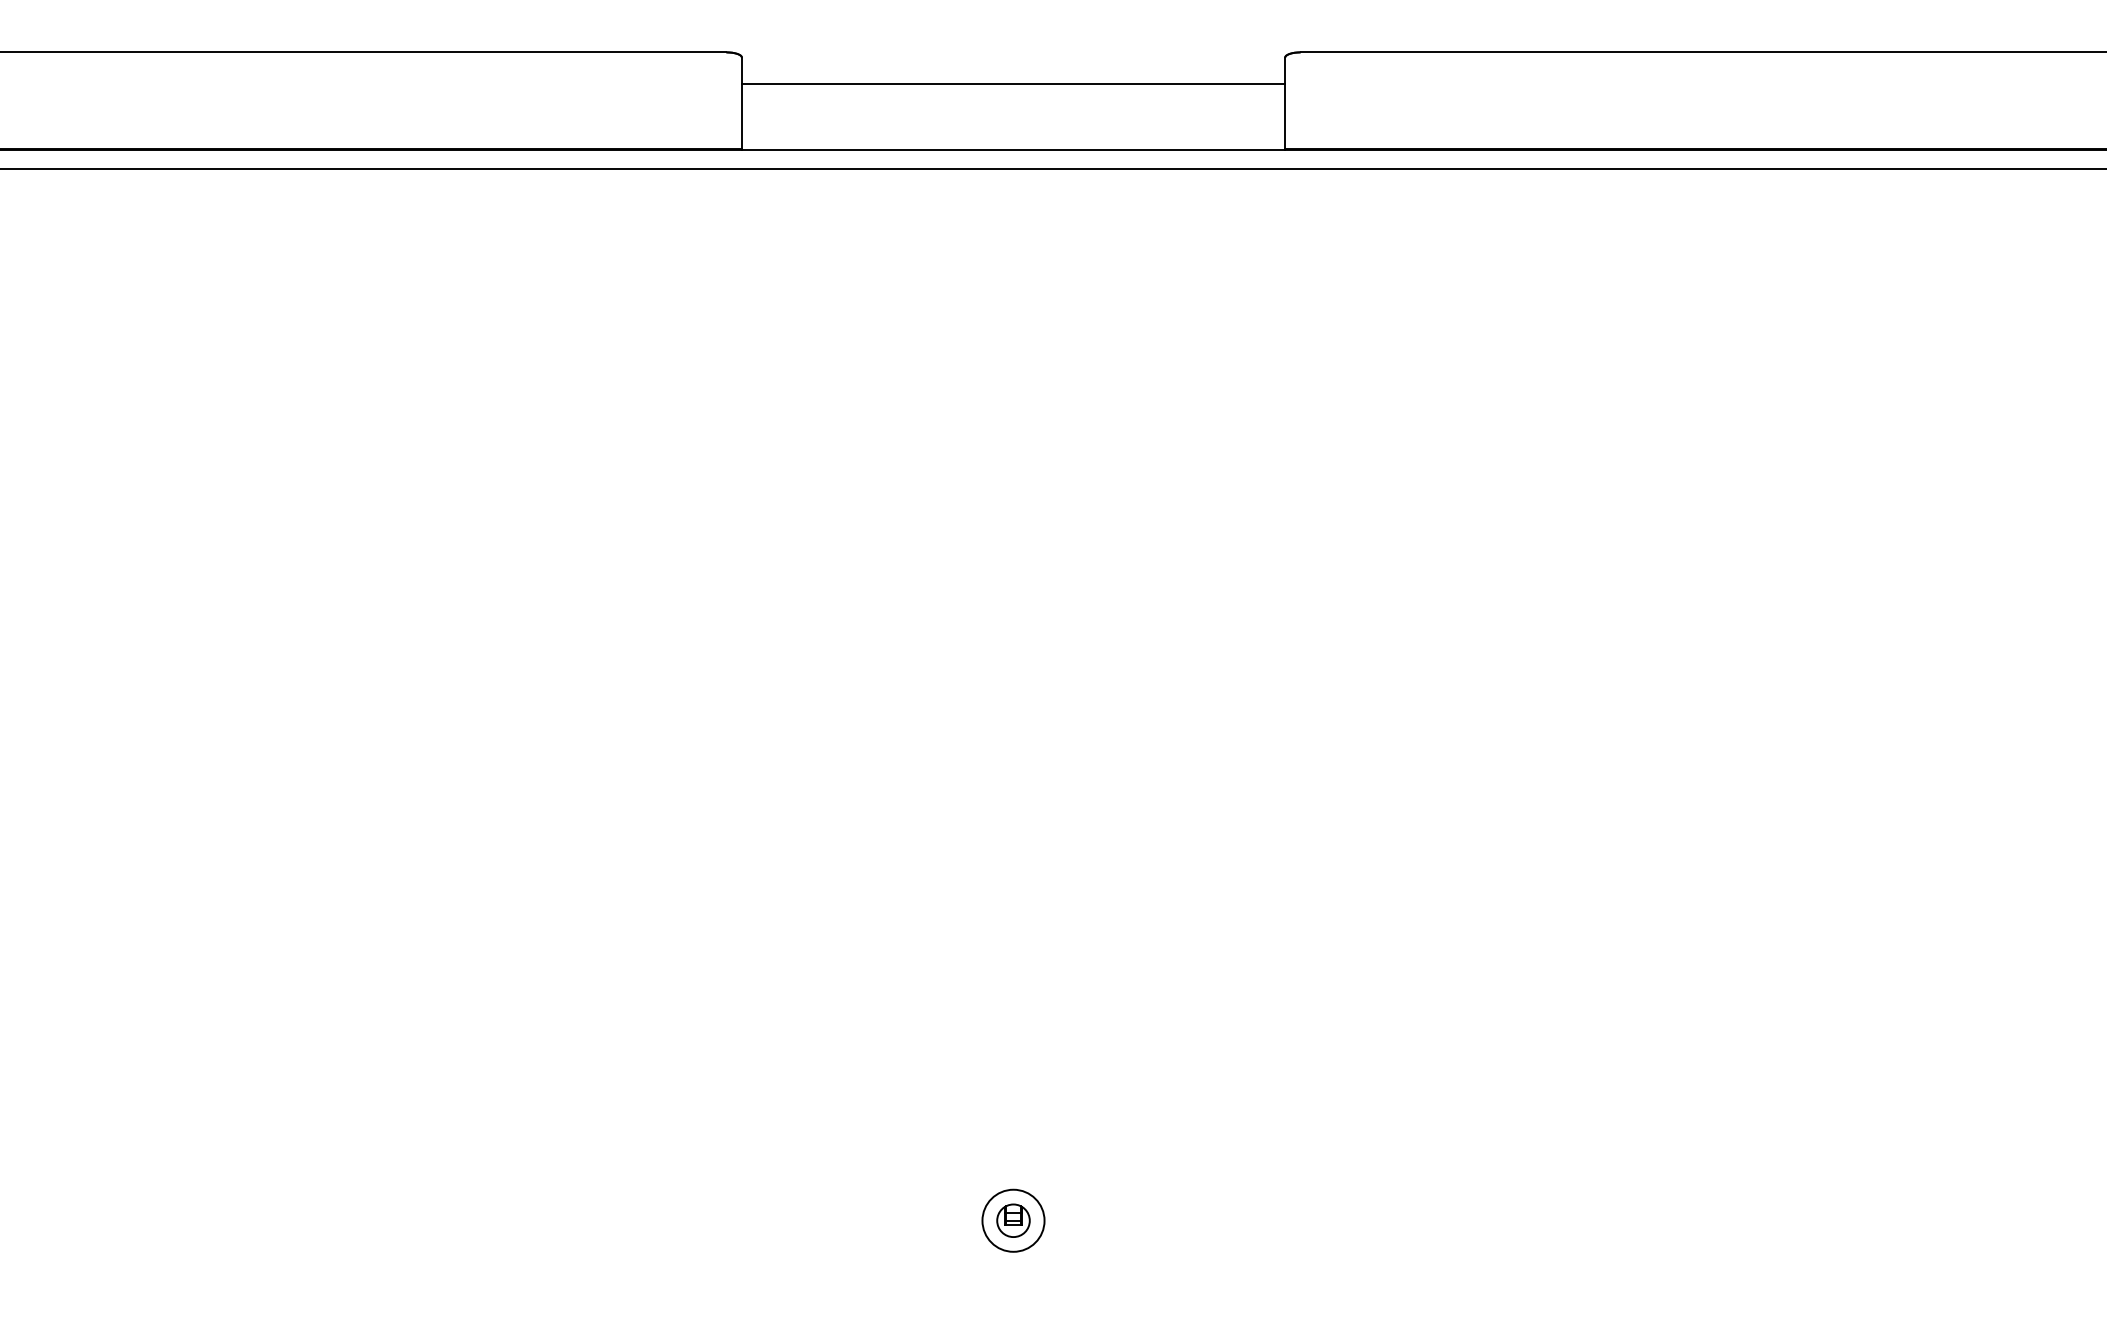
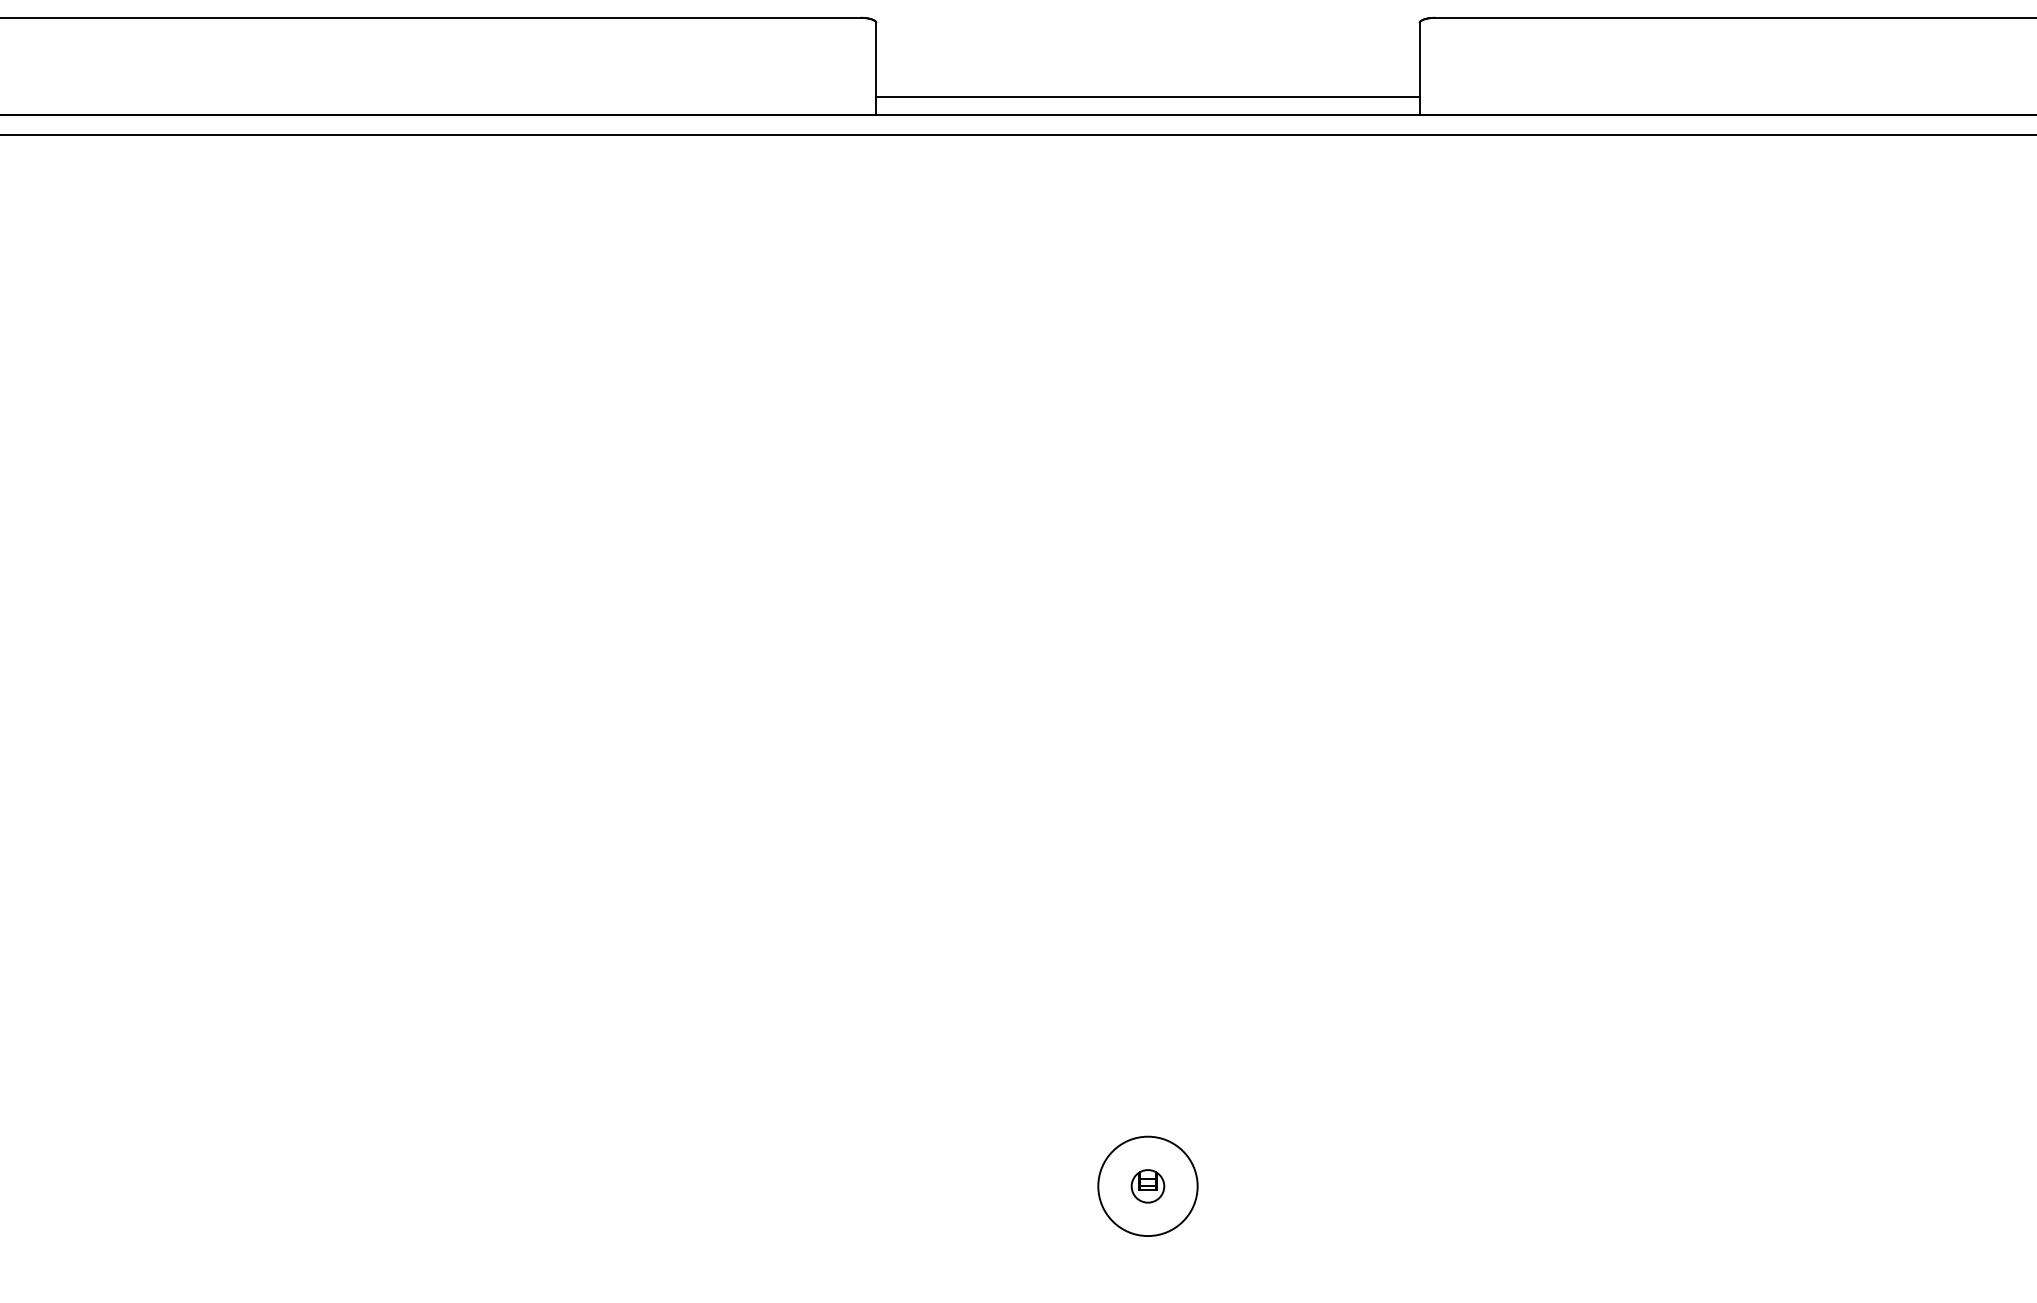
line: (1013, 83) -> (1147, 96), moved
circle: (1013, 1220) -> (1147, 1186), size x1.6

